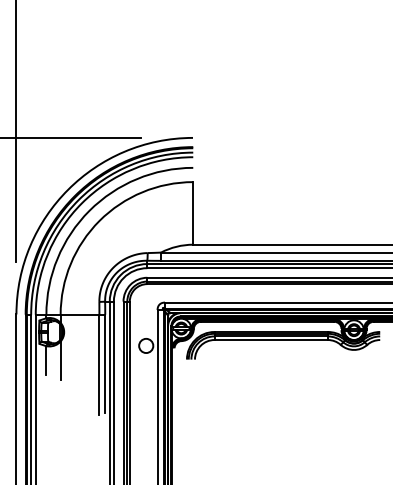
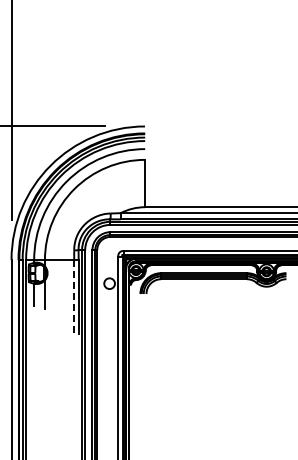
line: (99, 365) -> (74, 298), solid -> dashed

